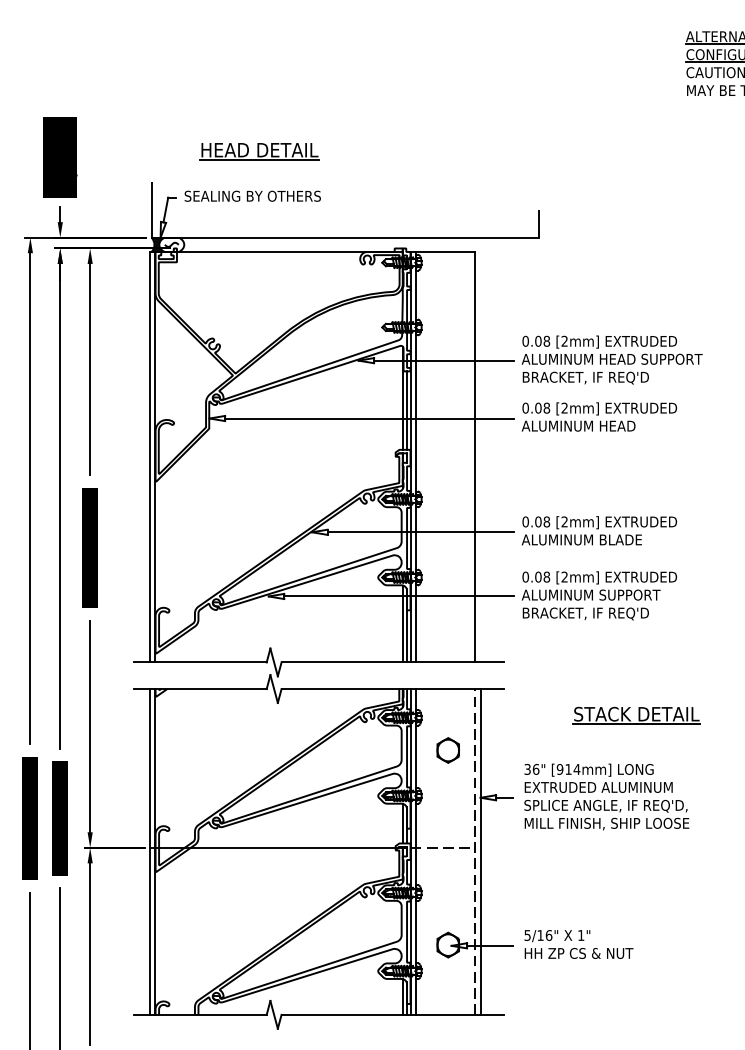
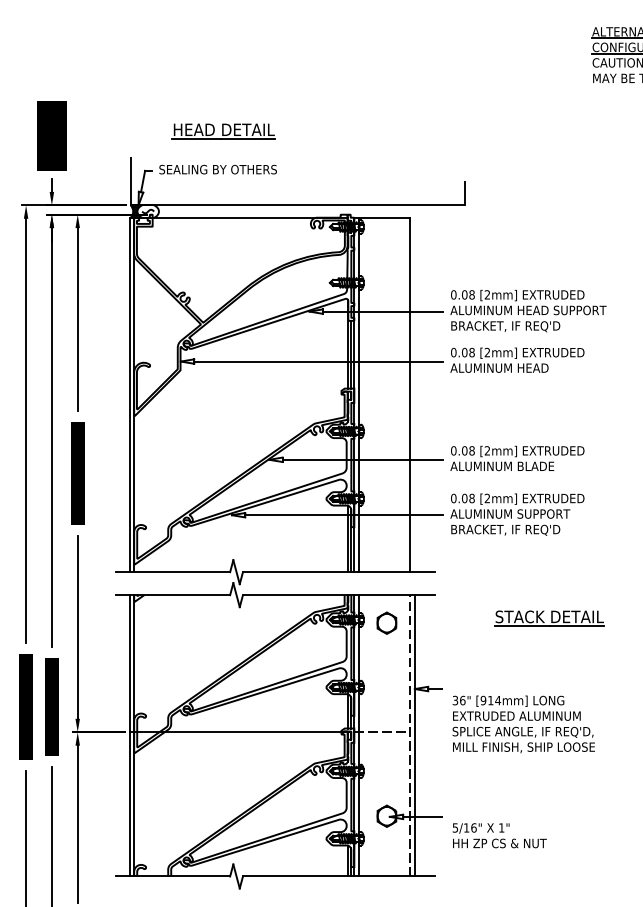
part: (447, 749) -> (386, 622), moved
text: (606, 797) -> (523, 724), moved
text: (578, 944) -> (499, 835), moved

